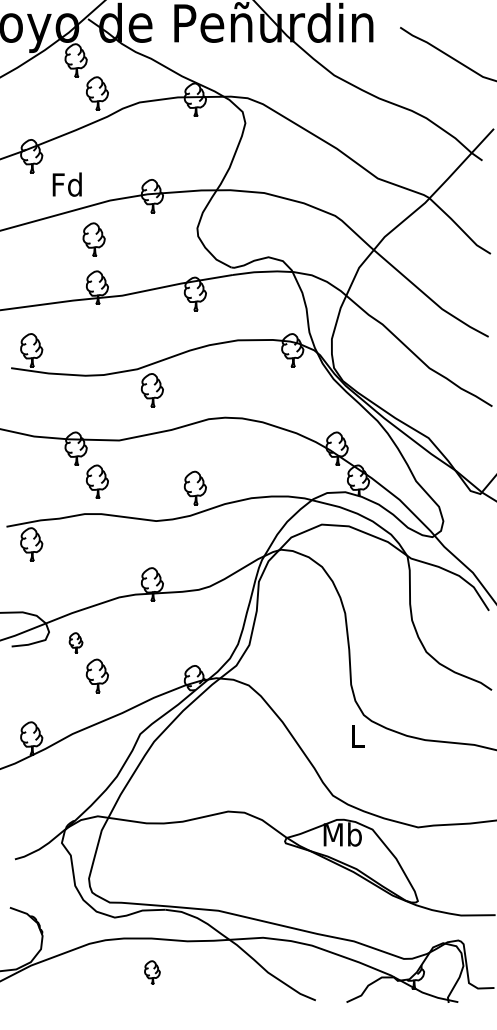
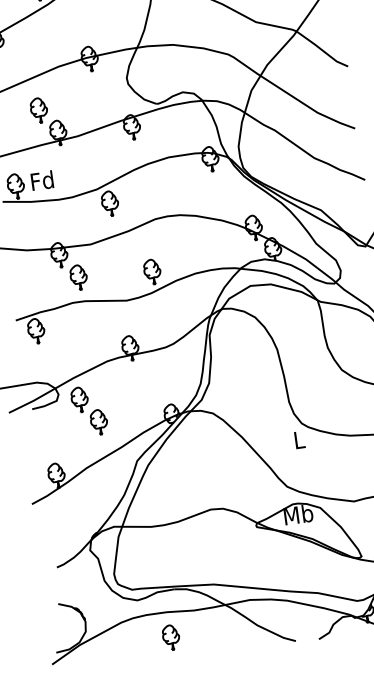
text: (66, 184) -> (41, 180), moved
part: (93, 239) -> (38, 110), moved
part: (75, 642) -> (79, 399), size x1.67
part: (152, 972) -> (171, 637), size x1.43

